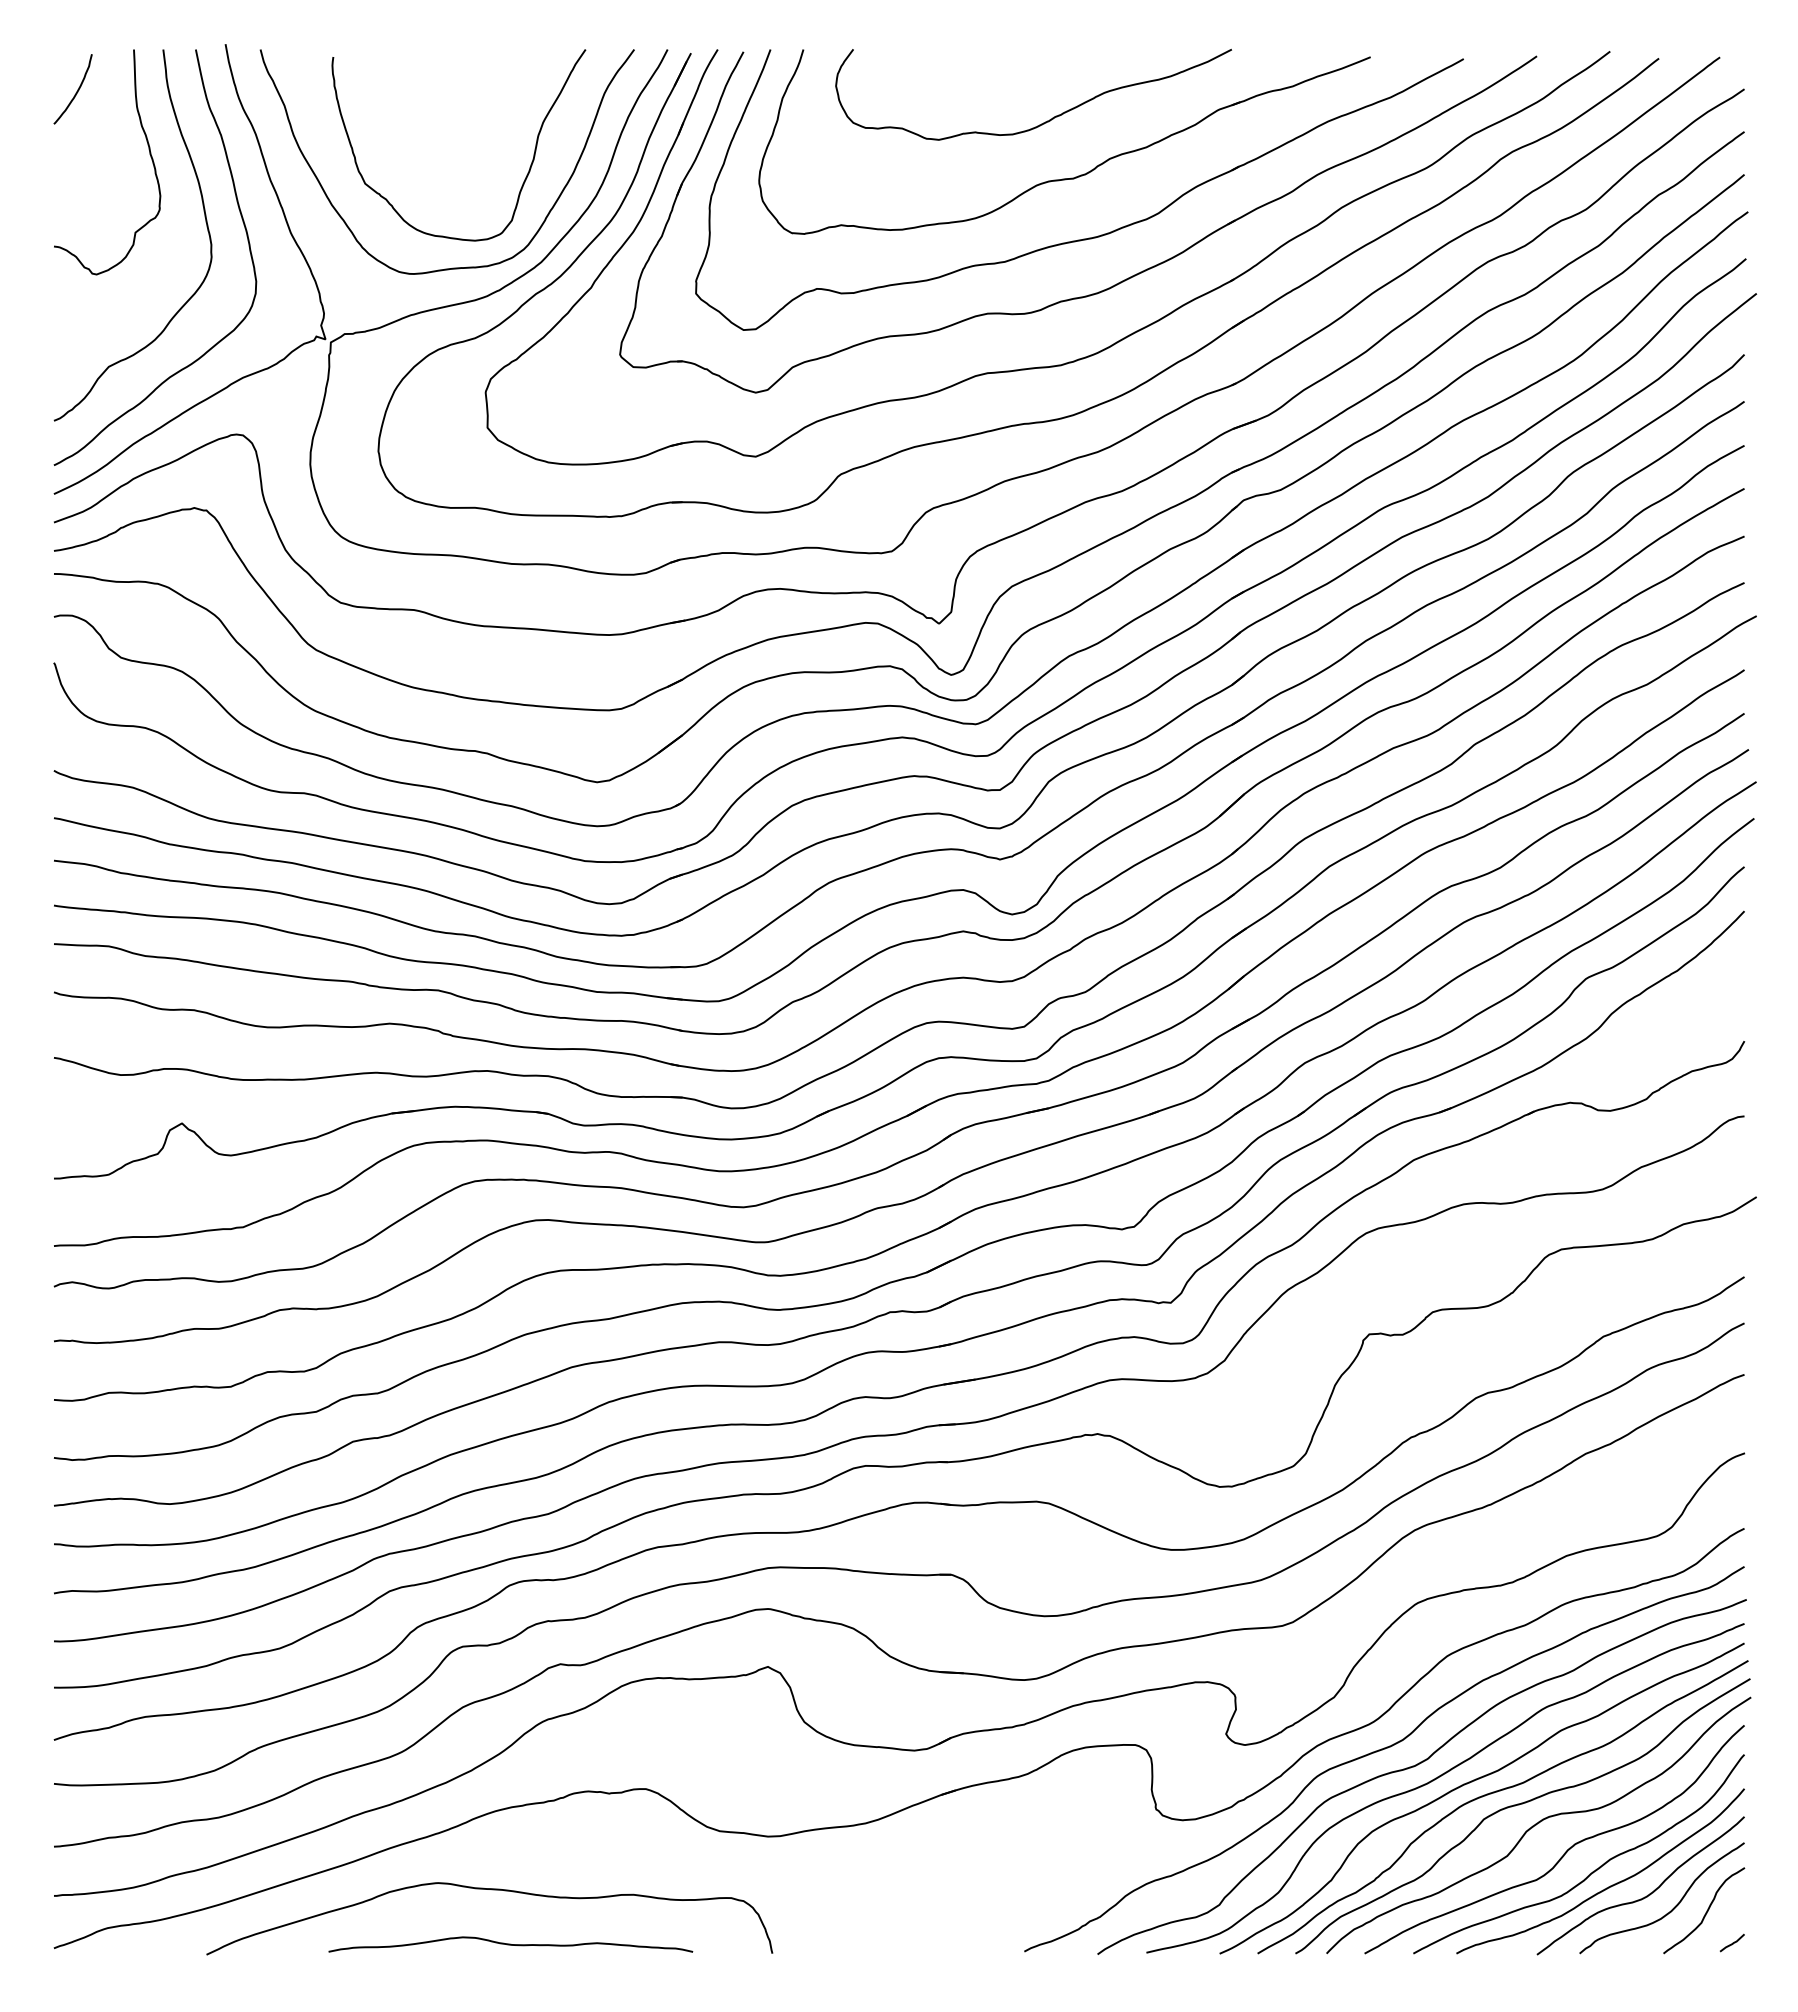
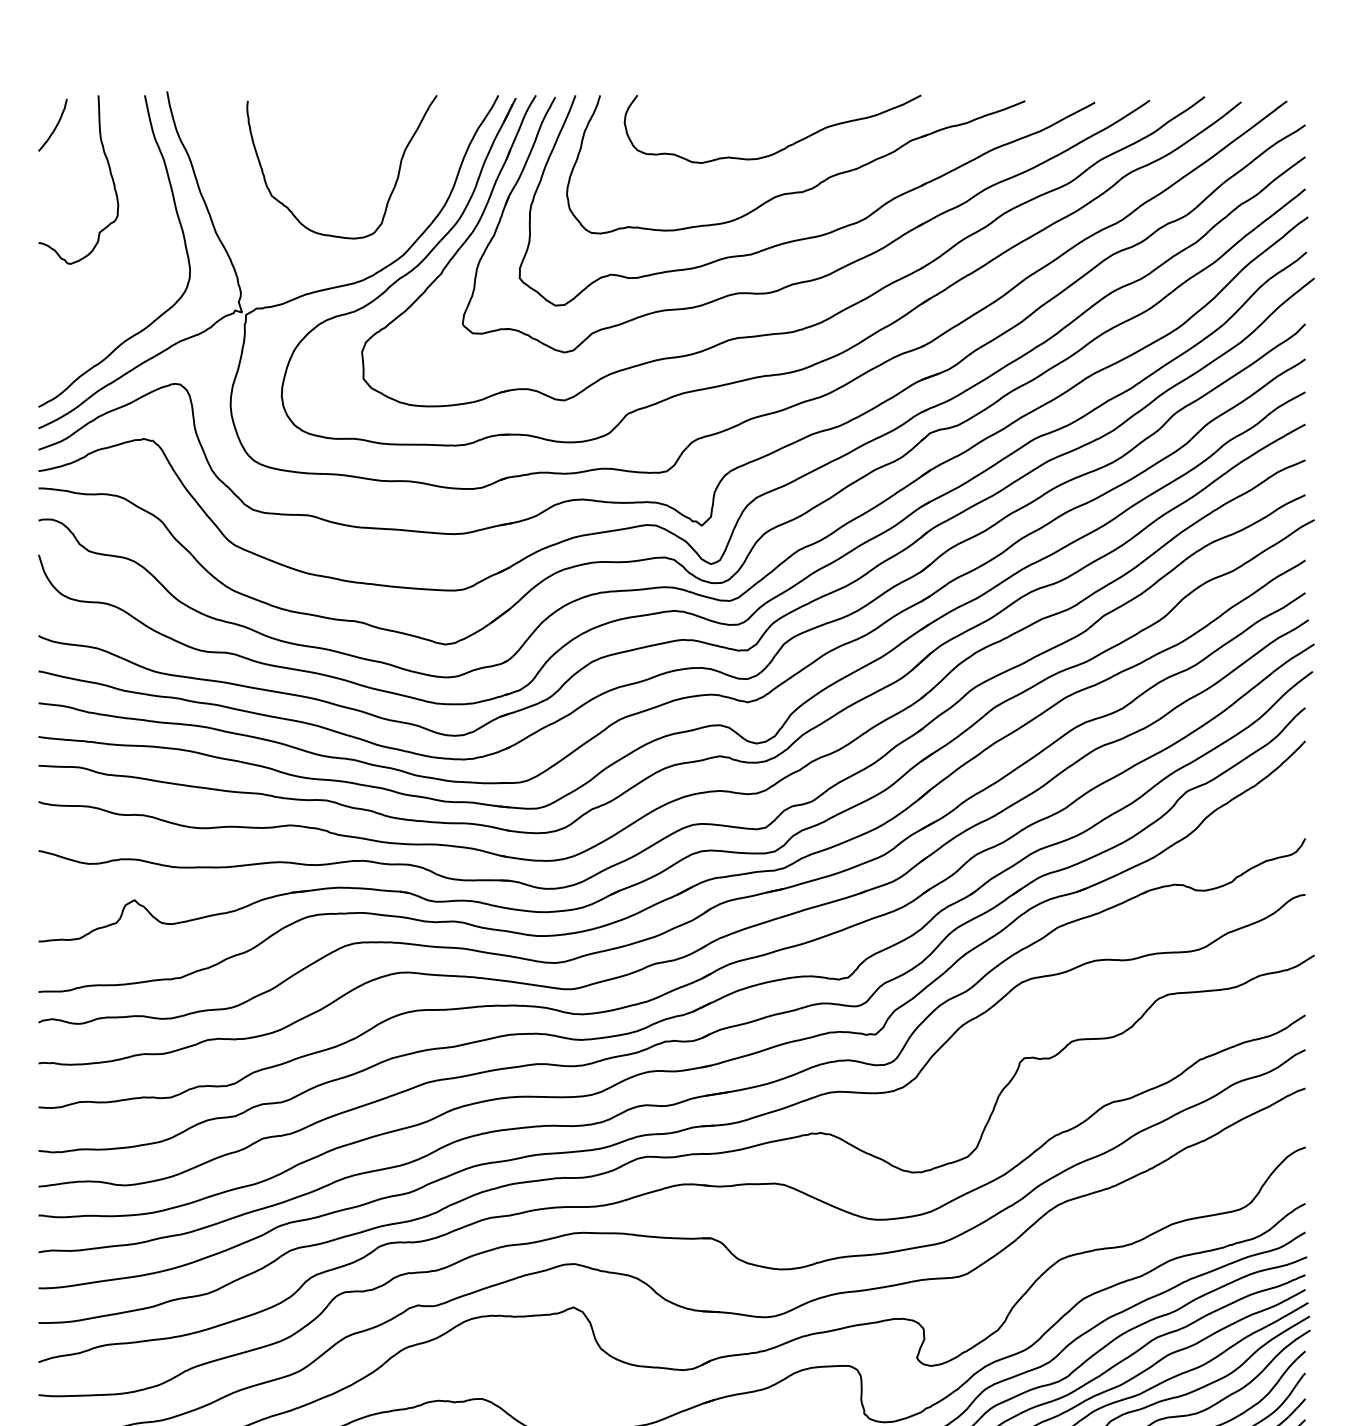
curve: (205, 222) -> (152, 224), removed
curve: (452, 267) -> (337, 258), removed

